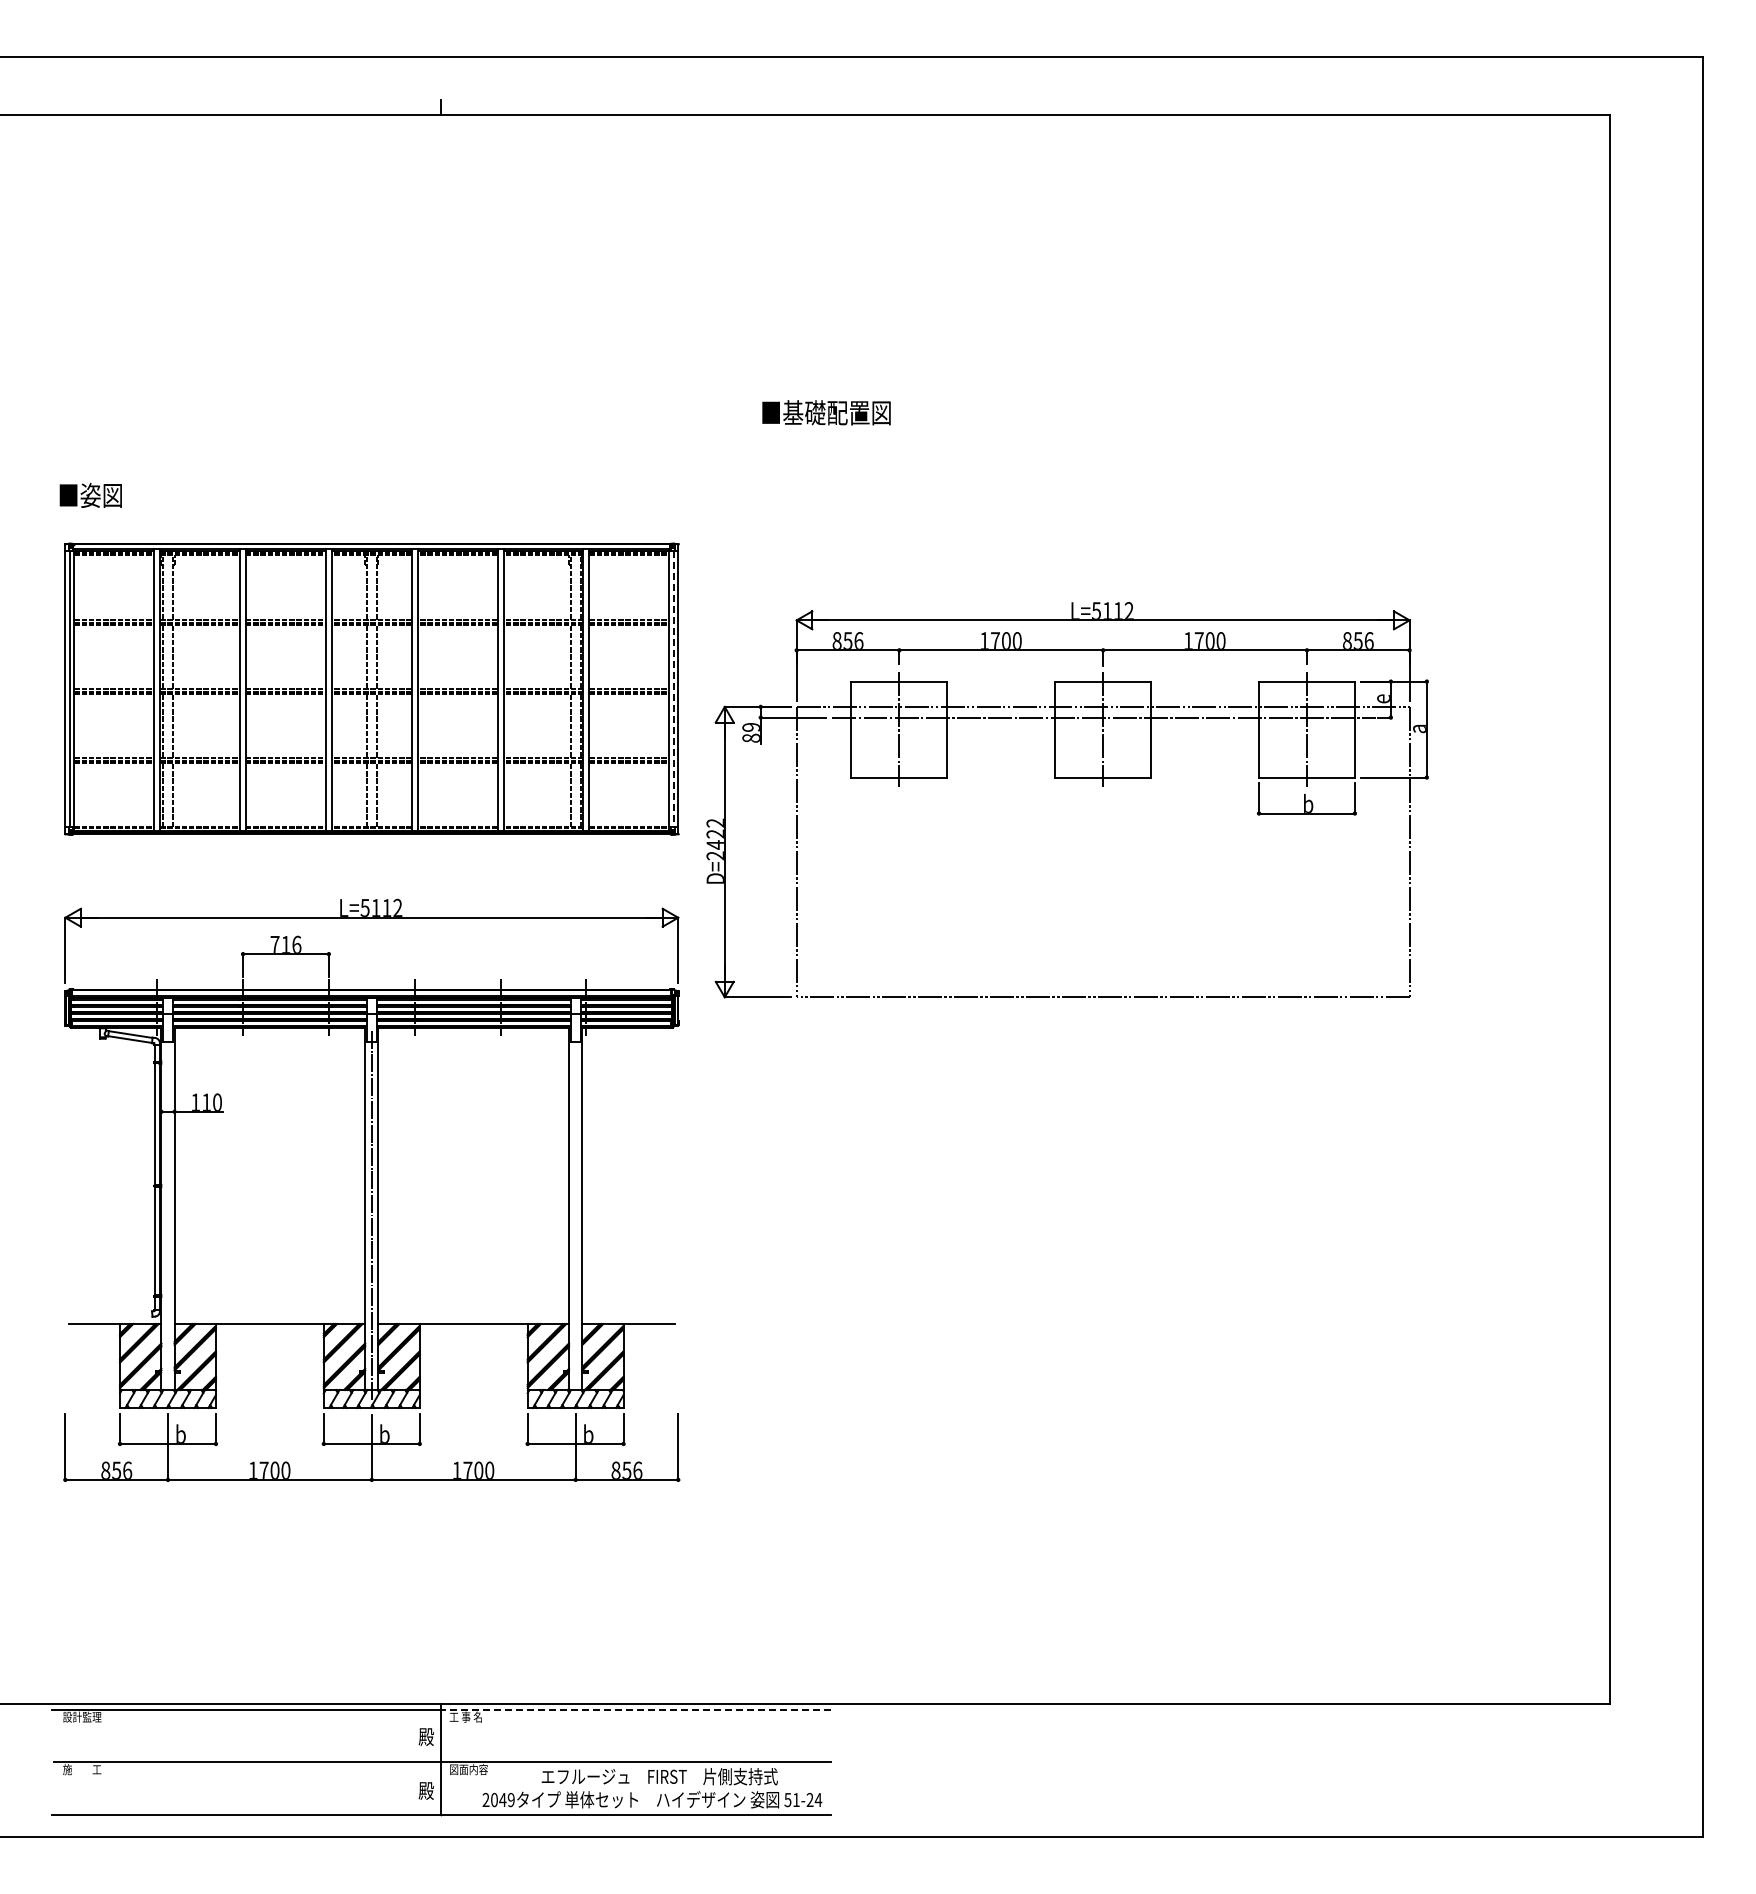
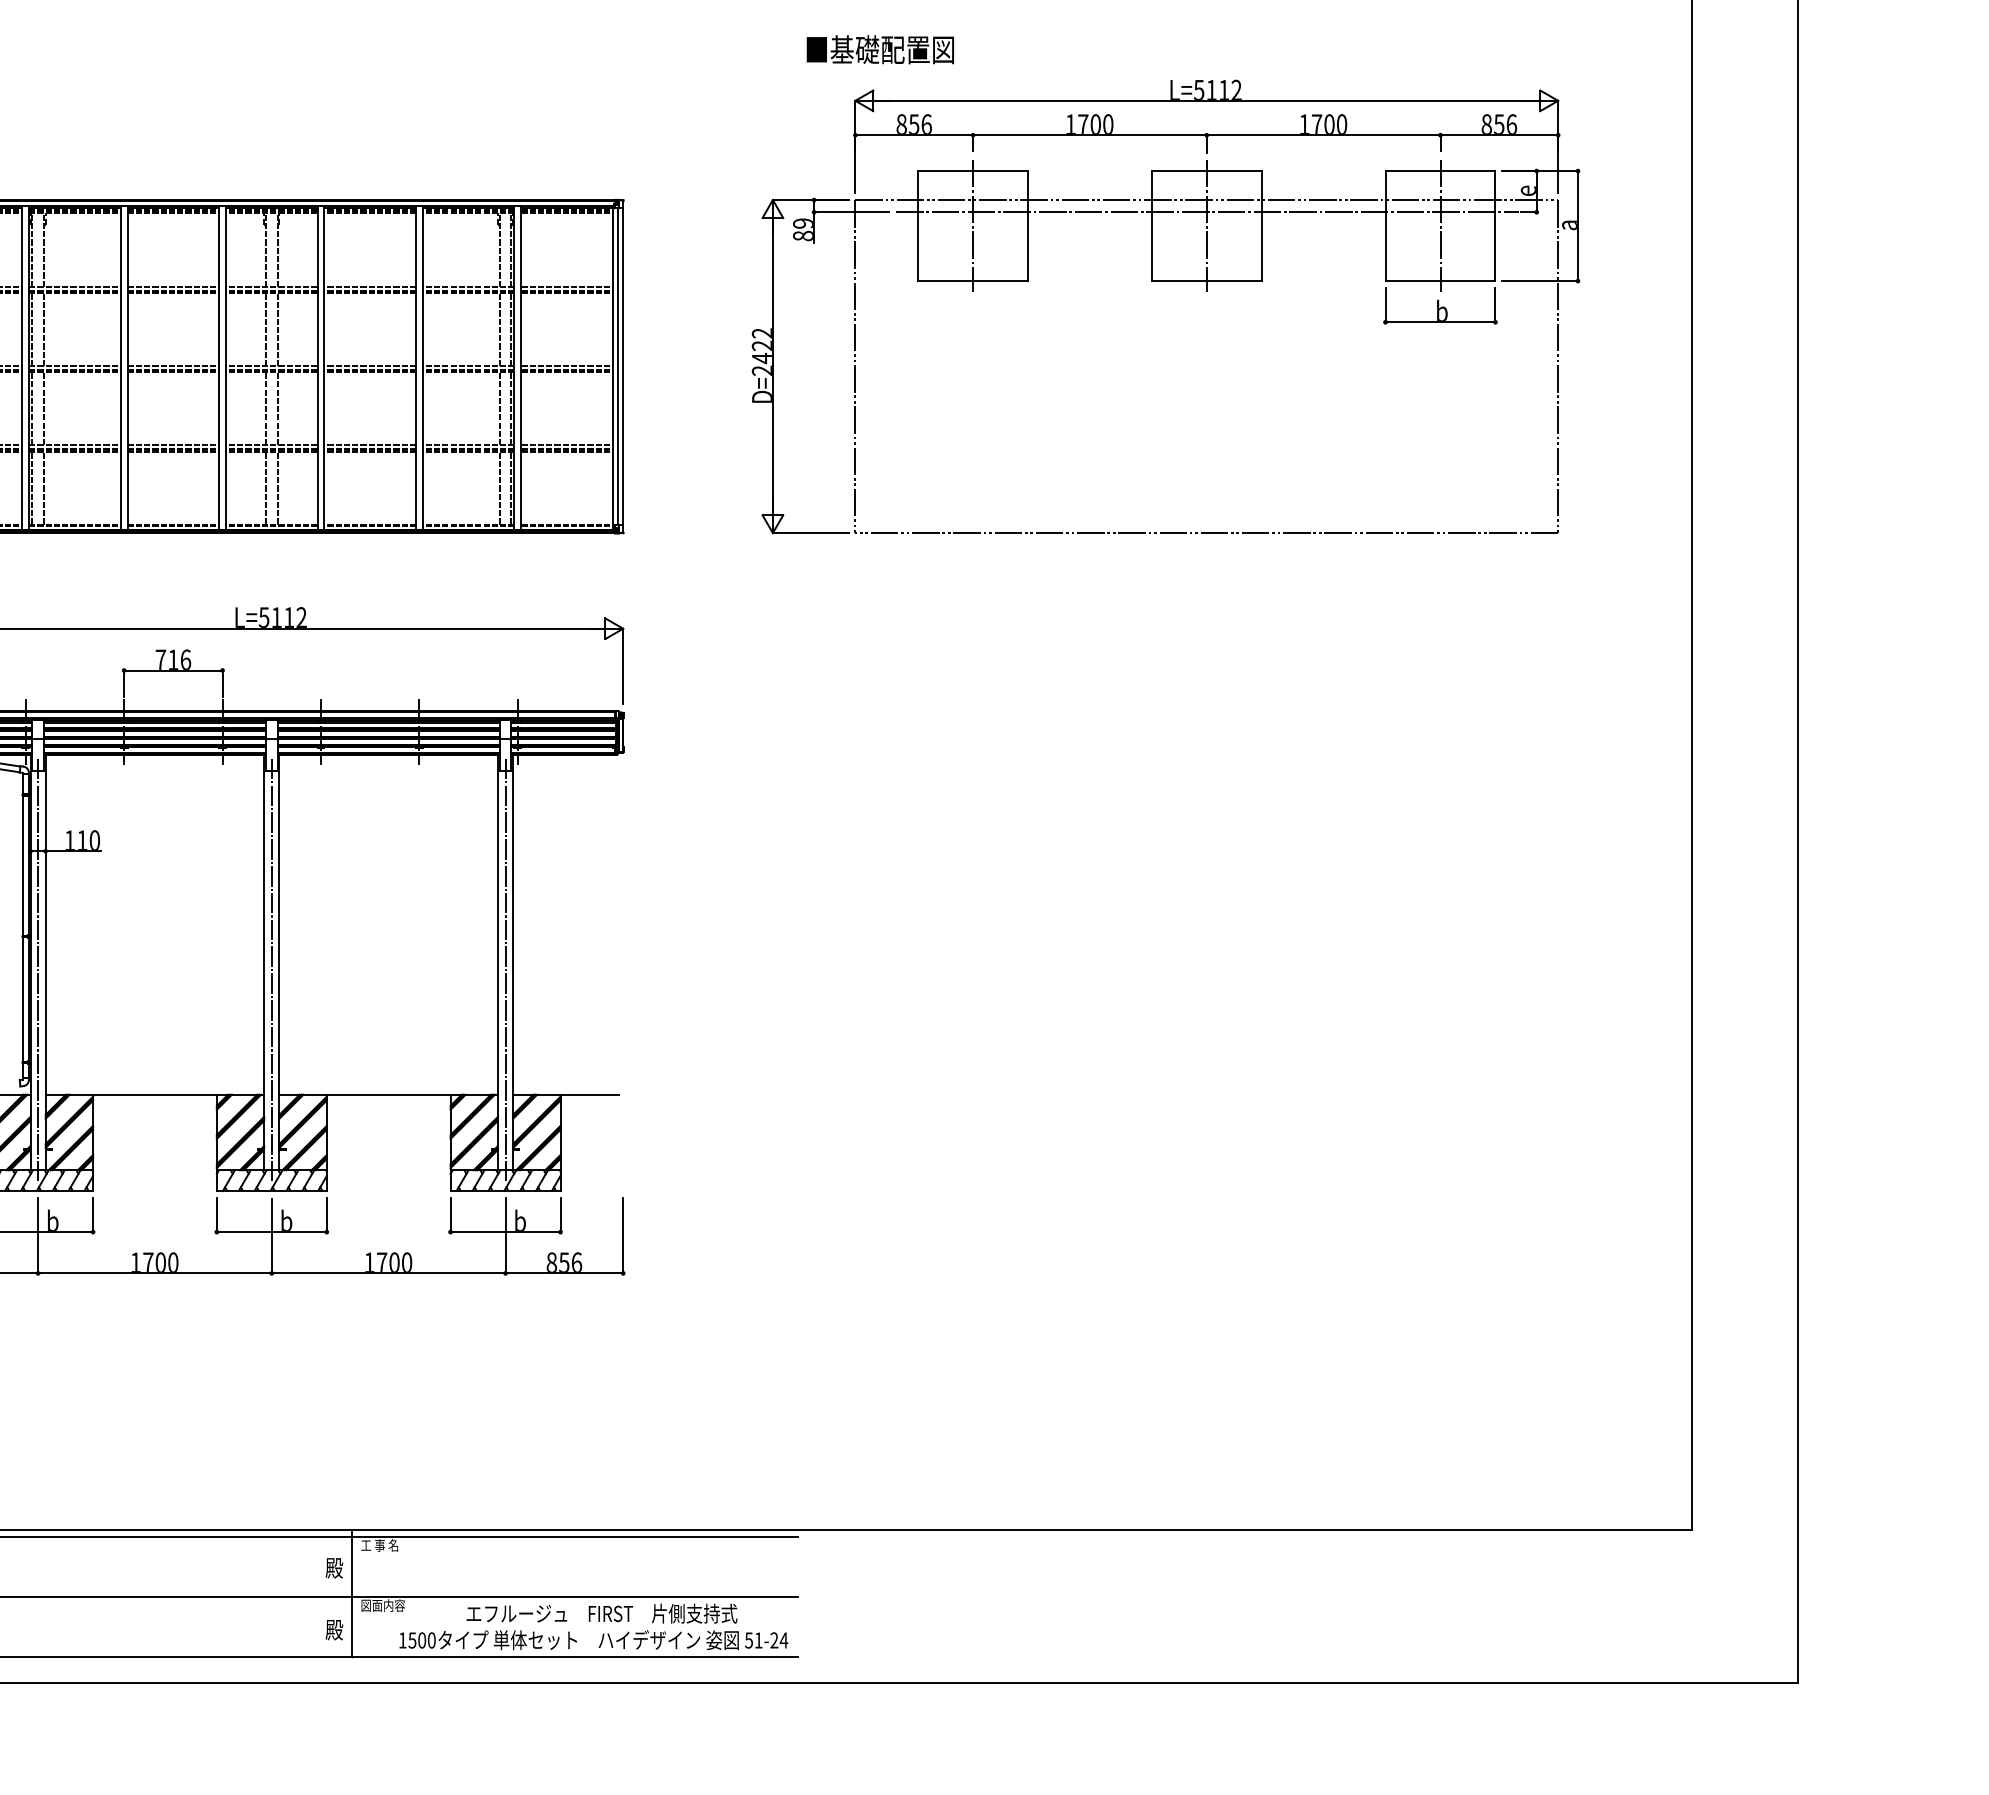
text: (826, 412) -> (880, 49), moved
line: (673, 689) -> (617, 367), dashed -> solid
part: (1067, 778) -> (1165, 282), moved
line: (168, 1216) -> (38, 971), added
line: (575, 1216) -> (505, 971), added
line: (636, 1709) -> (575, 1536), dashed -> solid
text: (498, 1799) -> (417, 1639), 2049 -> 1500

